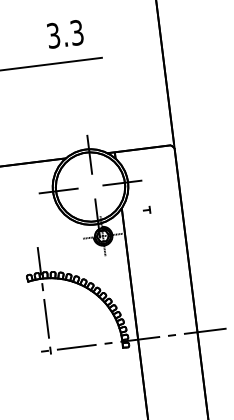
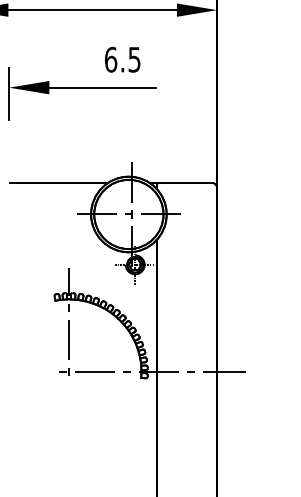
text: (65, 34) -> (122, 59), 3.3 -> 6.5
part: (146, 210) -> (128, 214), moved

